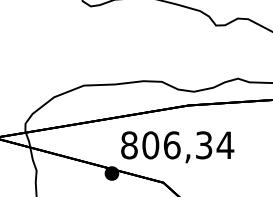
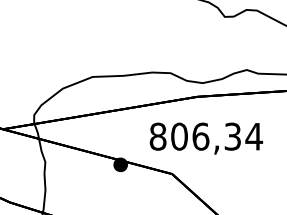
text: (176, 147) -> (205, 138), moved

